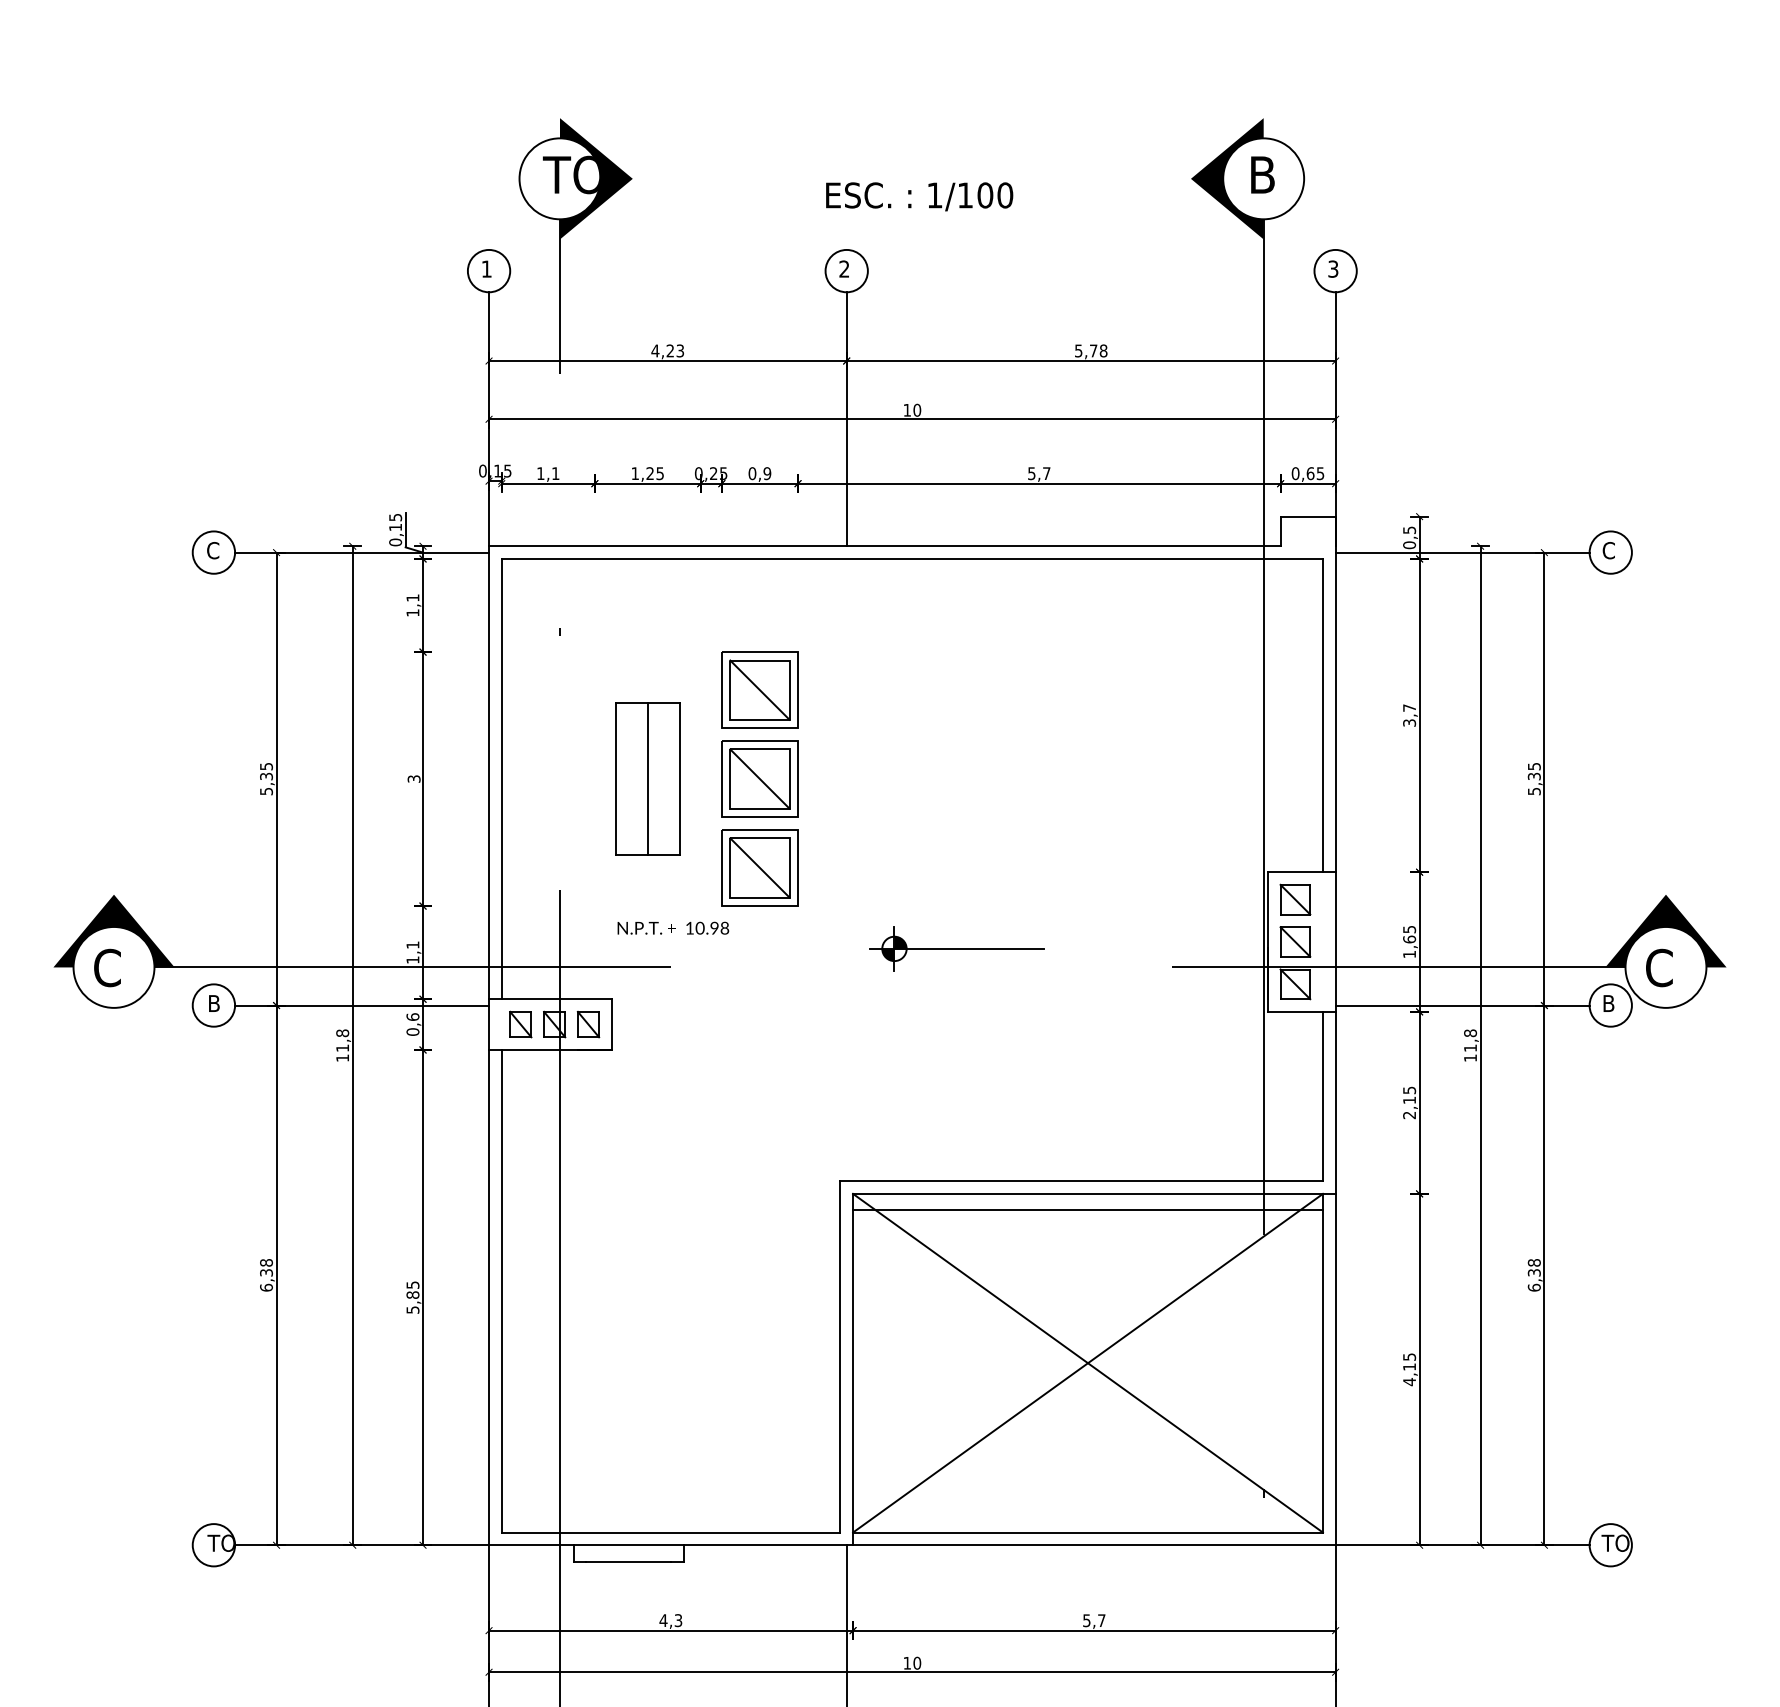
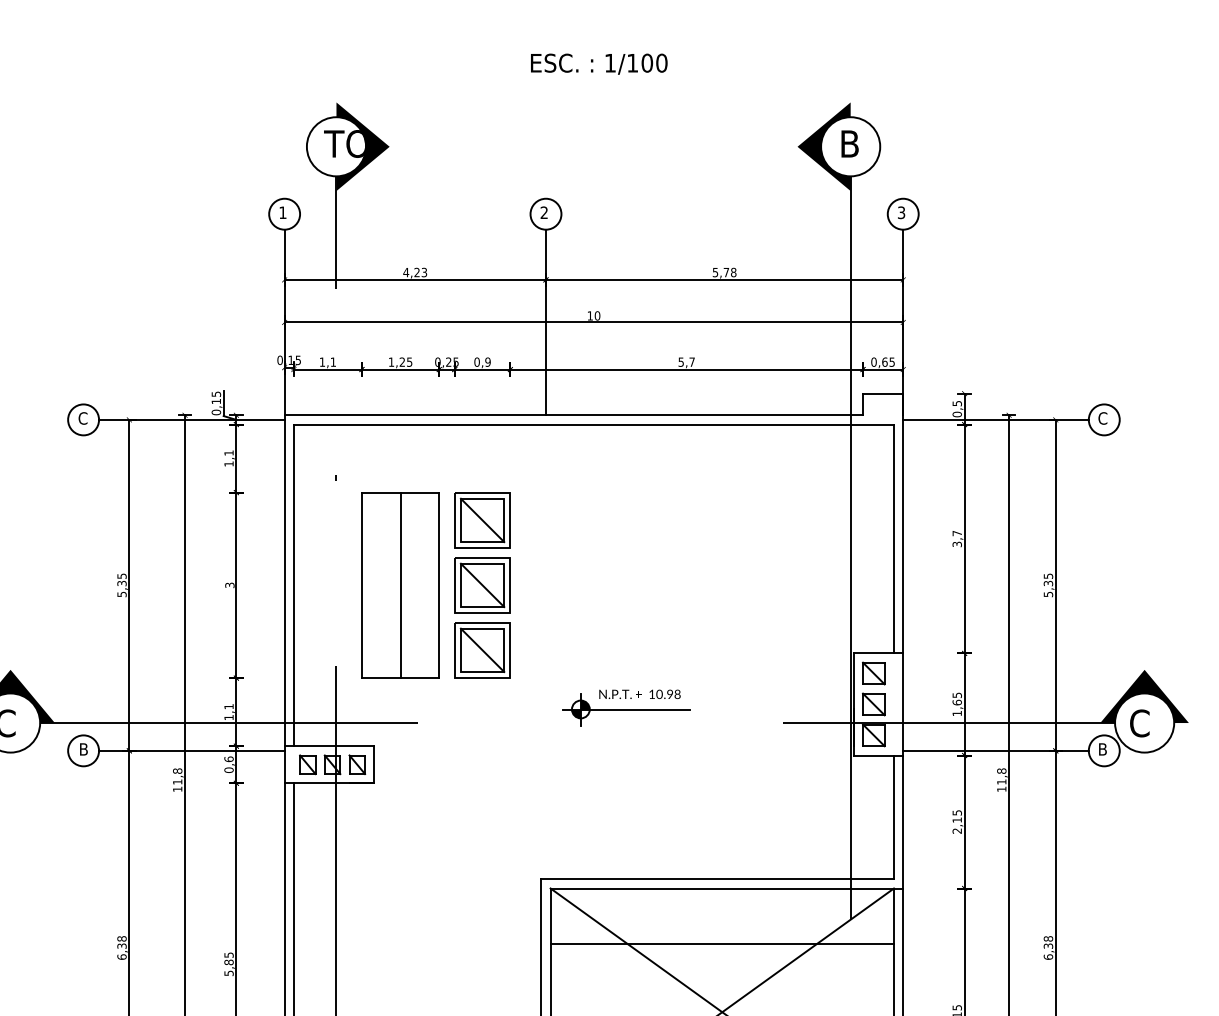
text: (919, 196) -> (599, 63), moved
part: (647, 778) -> (400, 584), size x1.67
text: (673, 927) -> (640, 693), moved
line: (1087, 1210) -> (721, 944), moved

